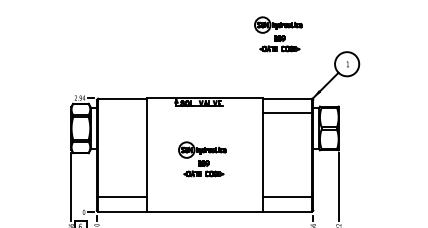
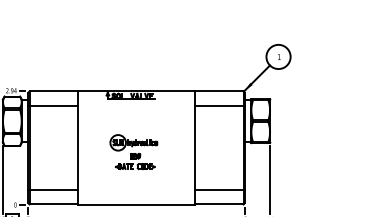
part: (278, 34) -> (209, 27), removed
line: (121, 113) -> (52, 106), added

